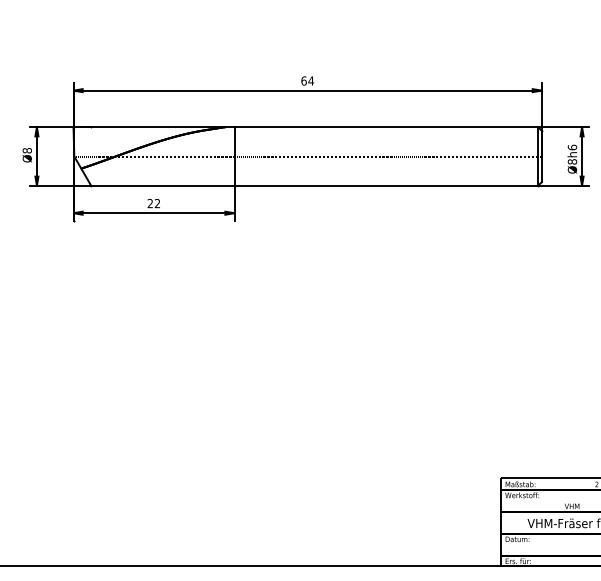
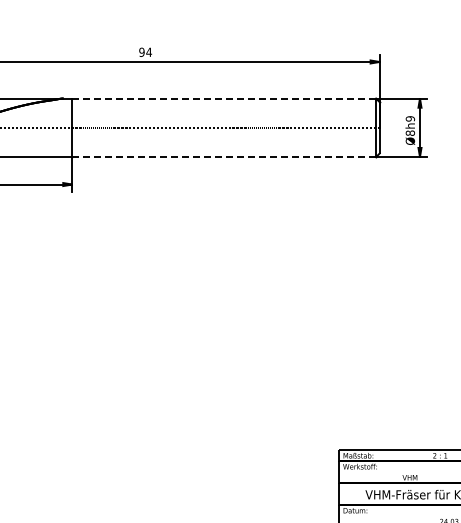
text: (303, 80) -> (141, 51), 64 -> 94
line: (386, 127) -> (224, 98), solid -> dashed
text: (572, 147) -> (410, 118), Ø8h6 -> Ø8h9
line: (386, 185) -> (224, 156), solid -> dashed

